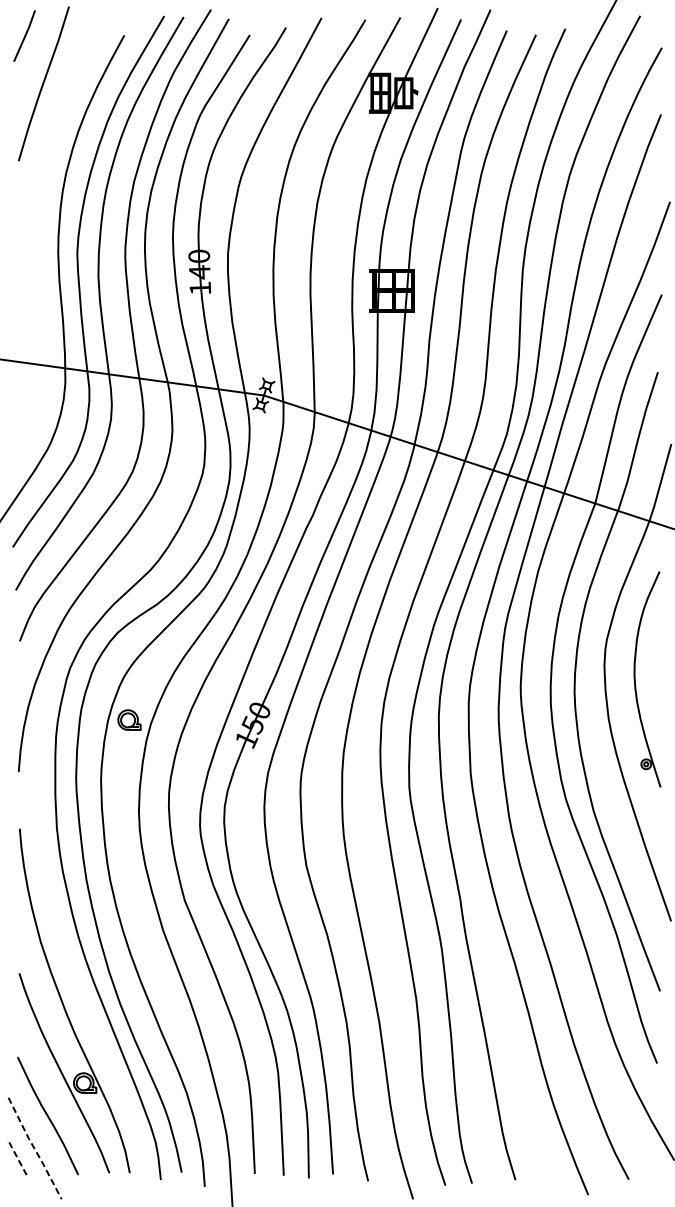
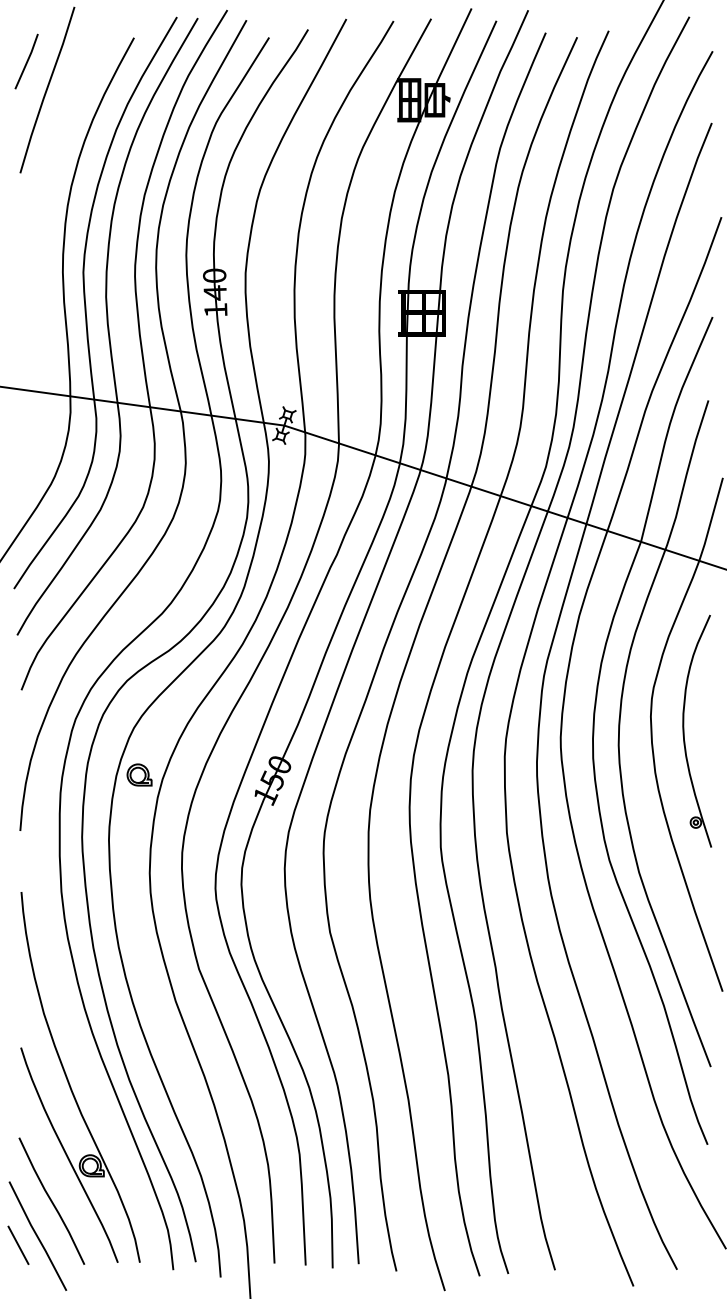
line: (24, 35) -> (26, 61), moved
line: (34, 1148) -> (37, 1236), dashed -> solid
line: (17, 1156) -> (18, 1244), dashed -> solid

